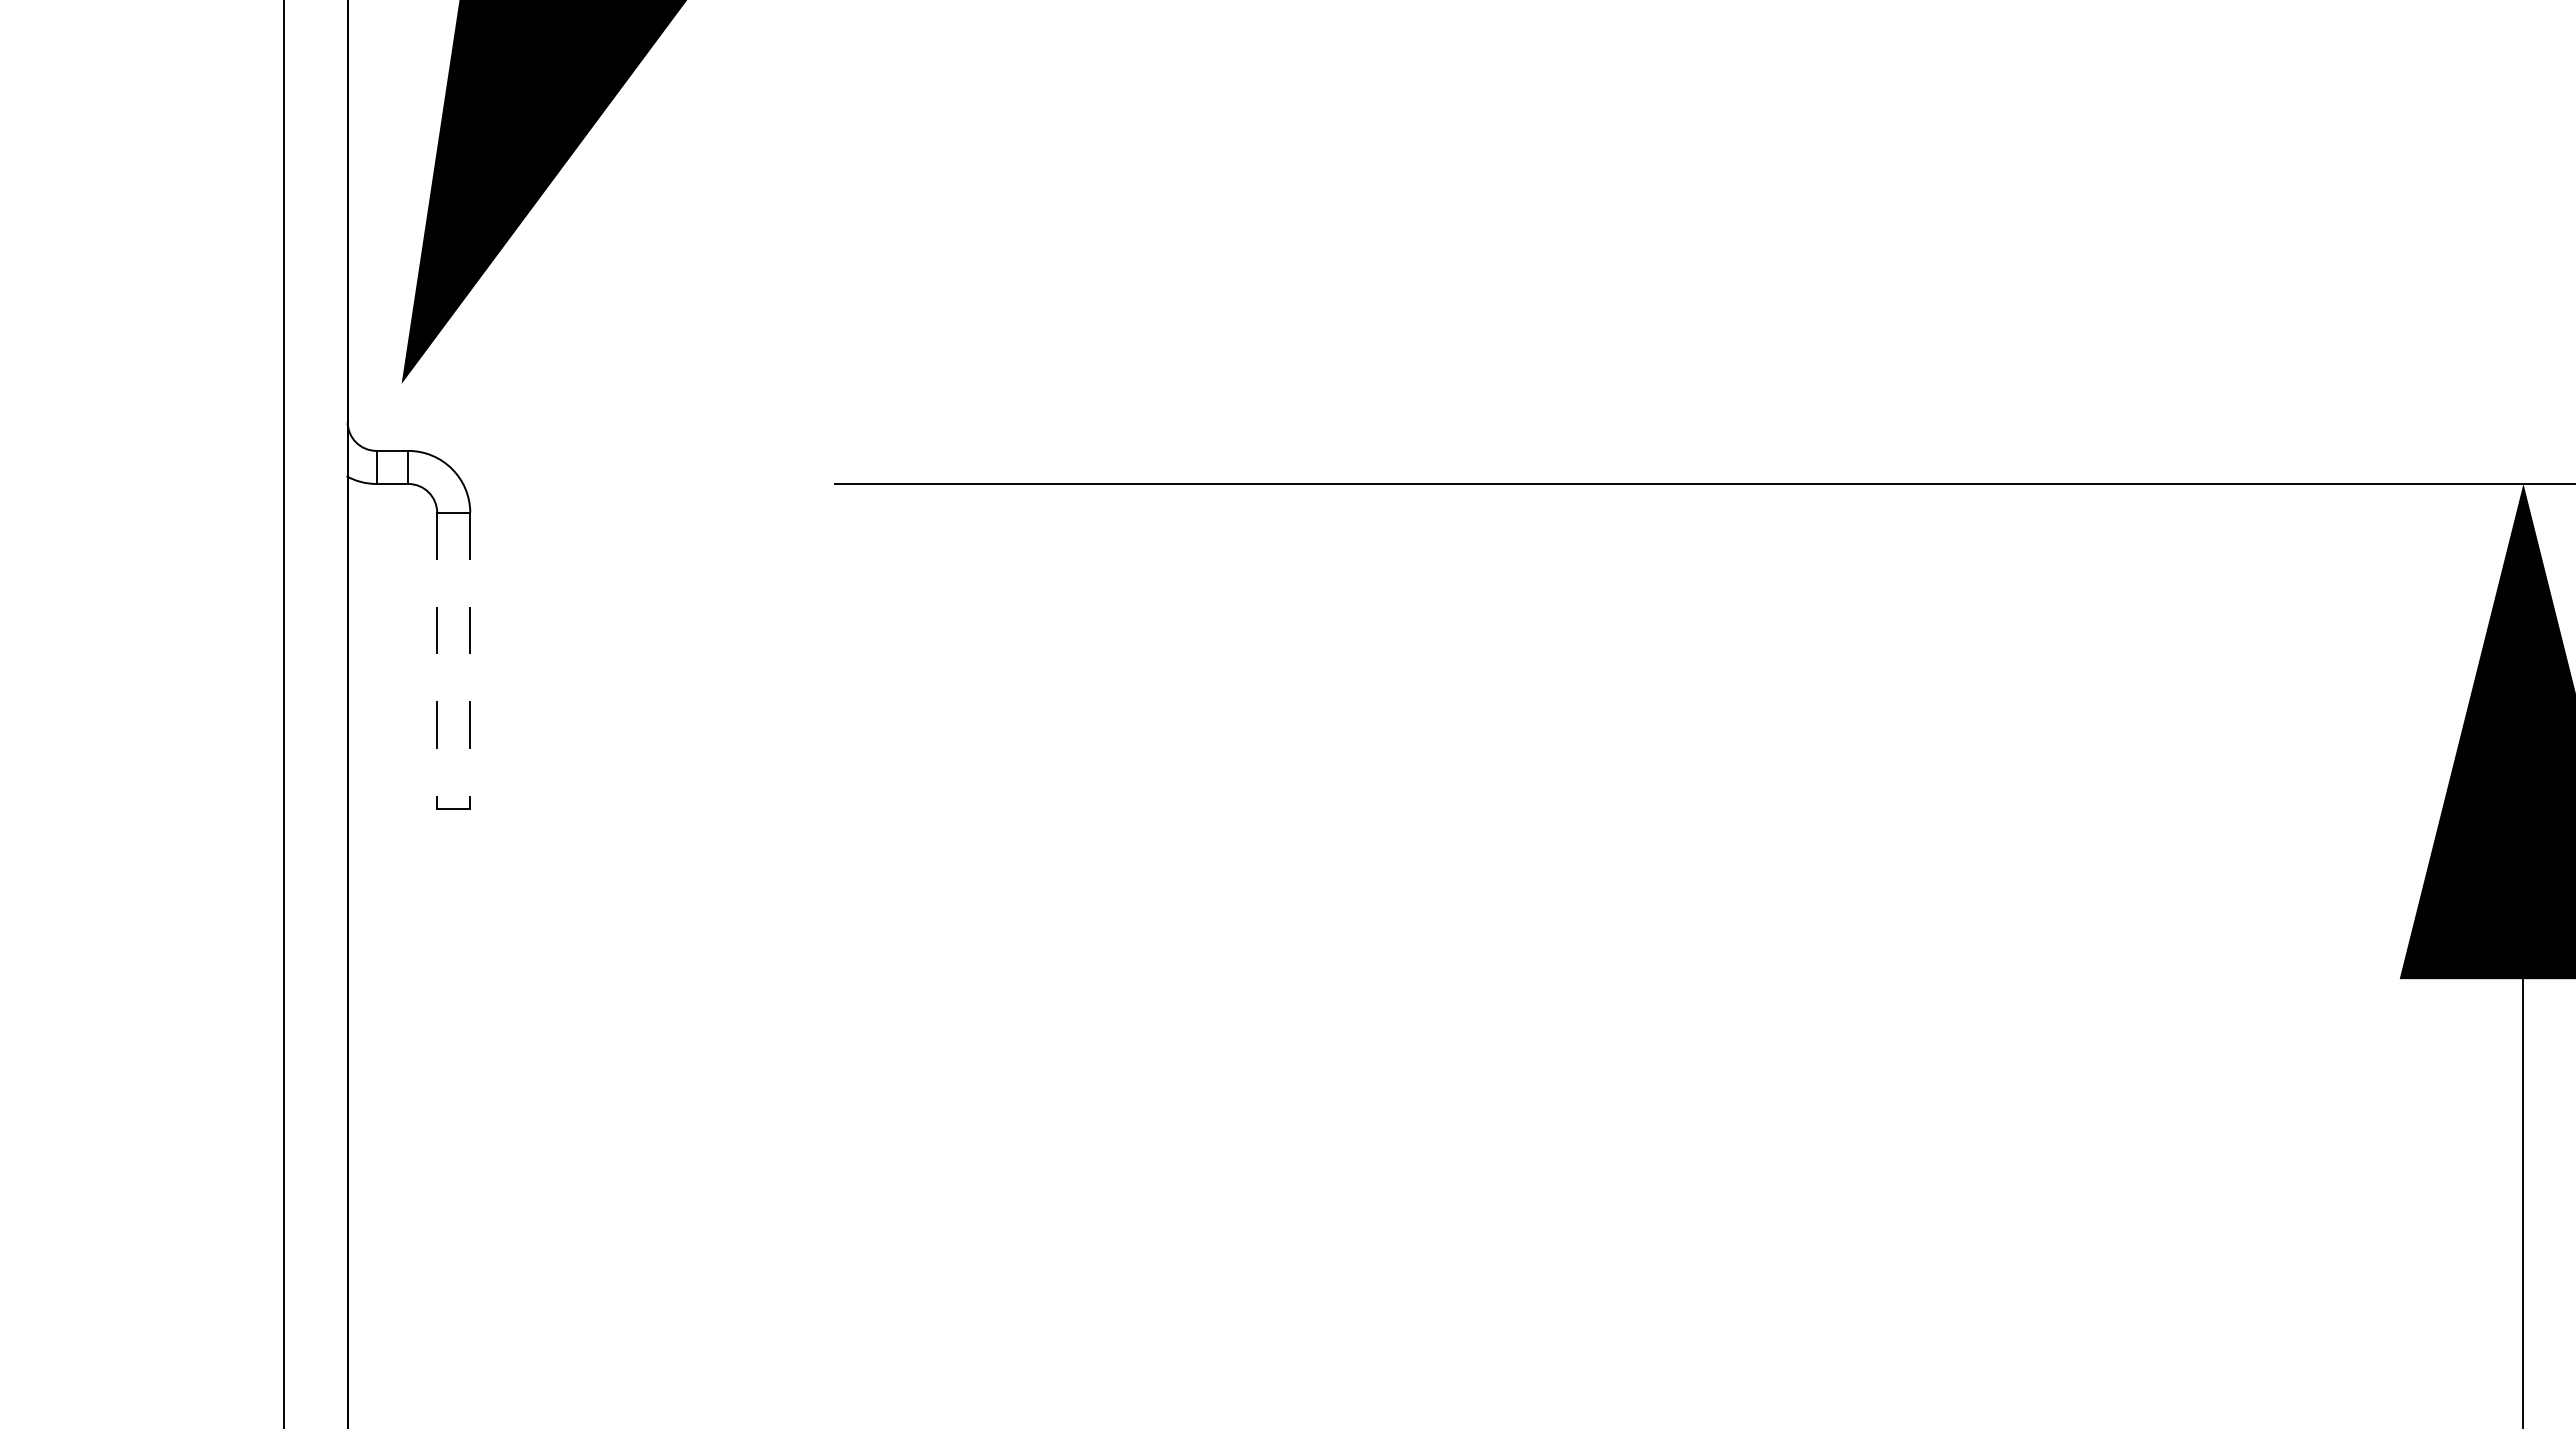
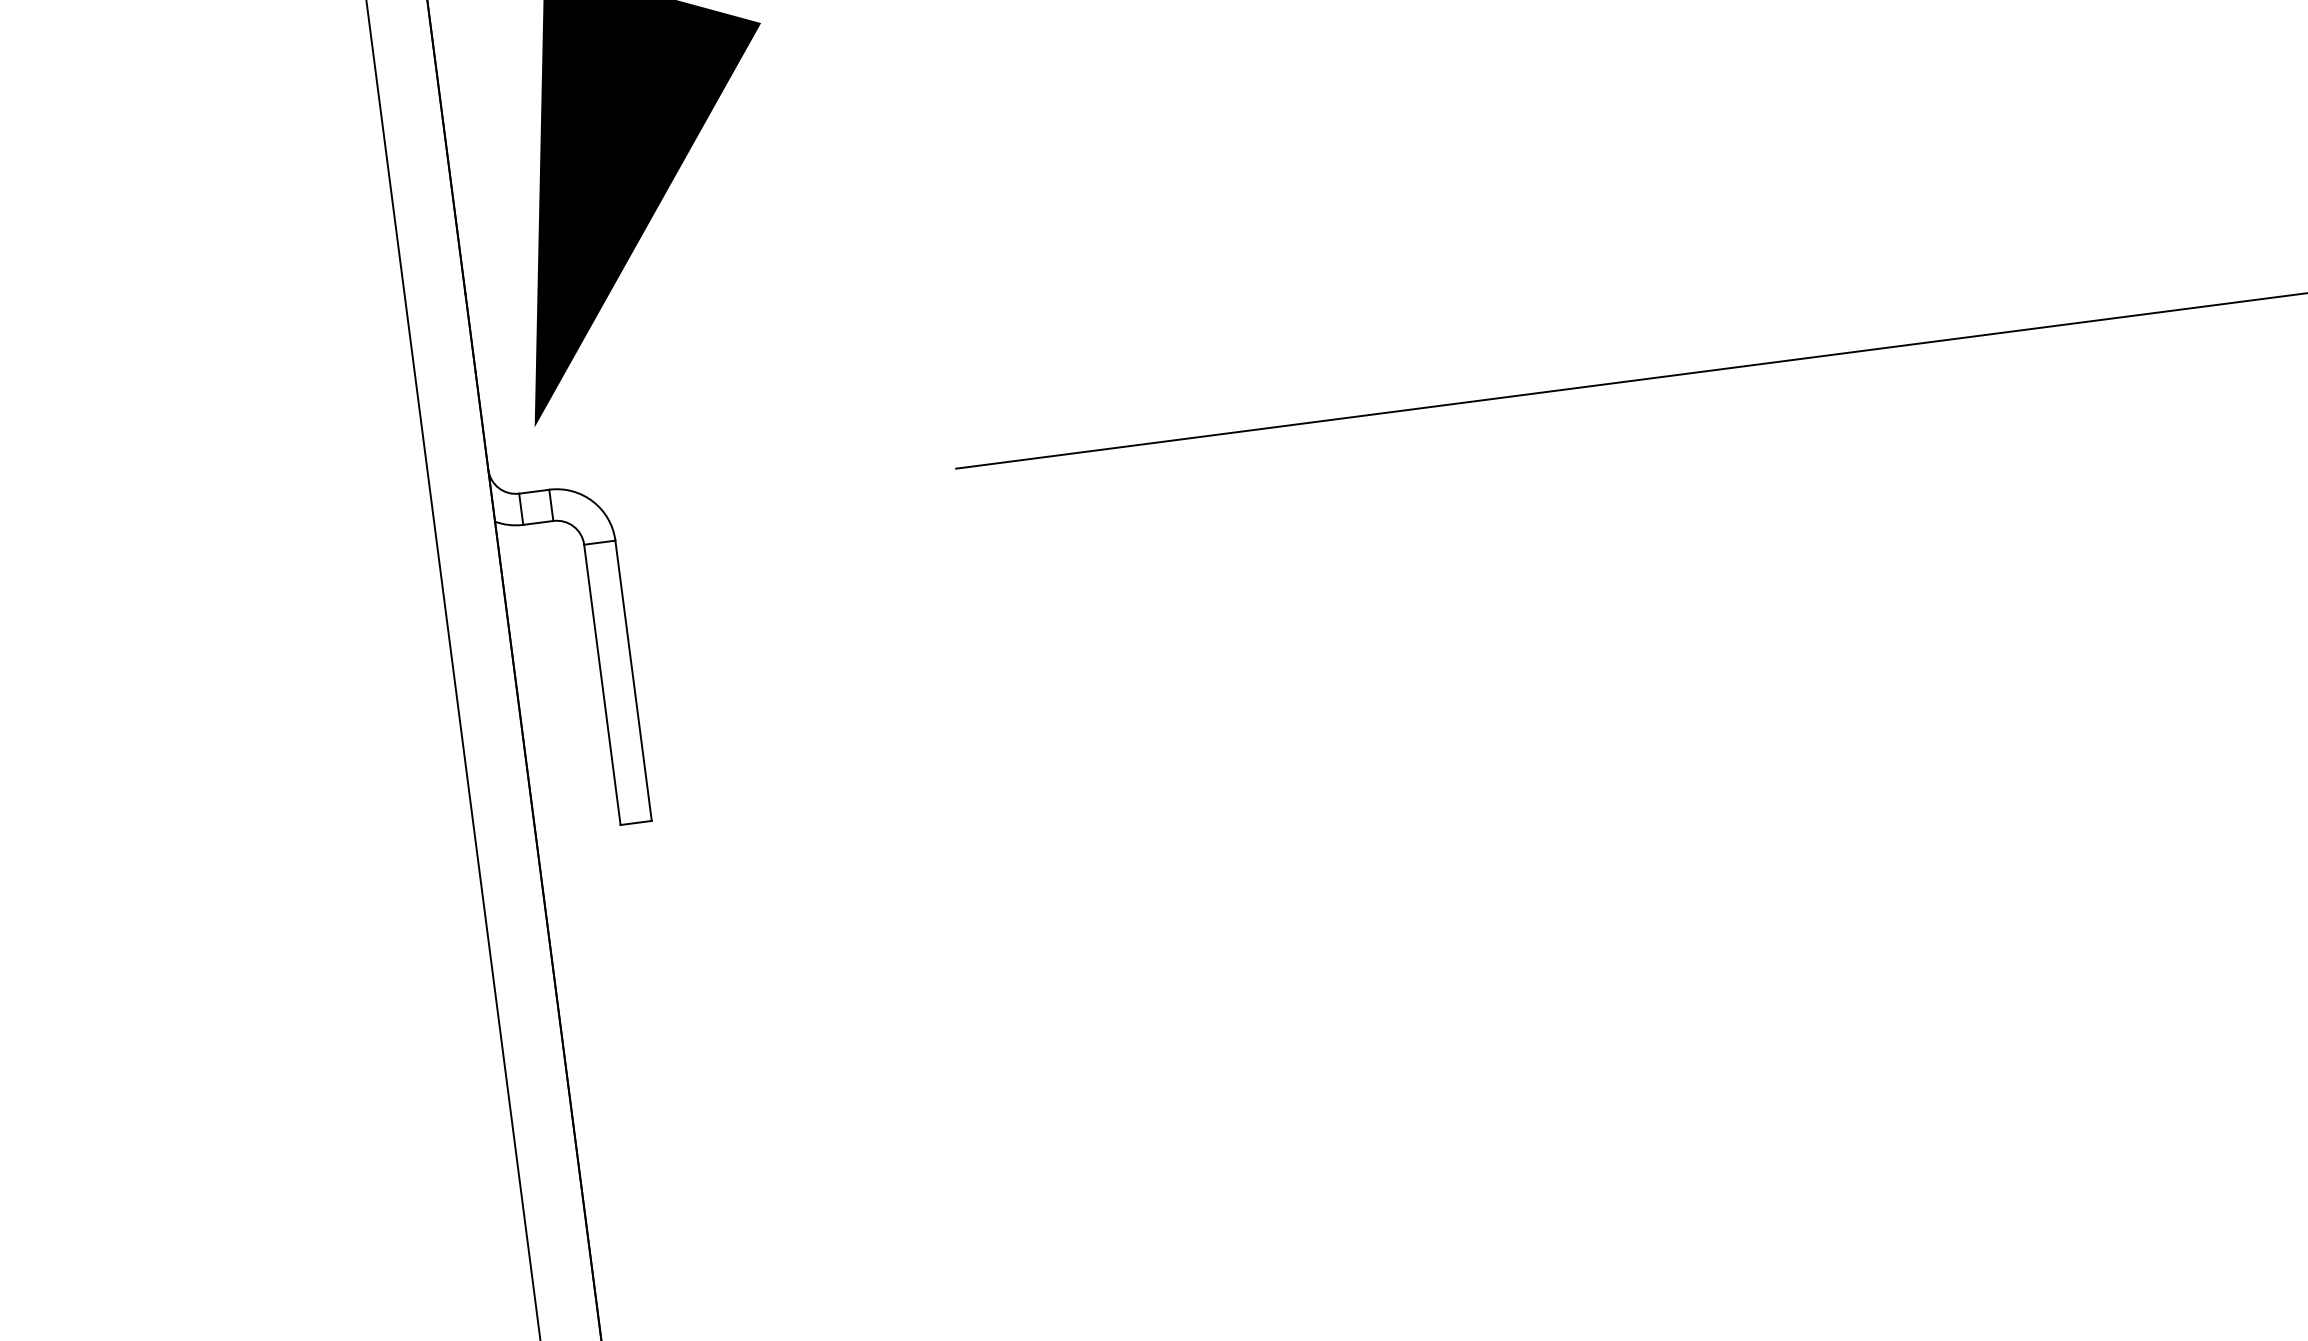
line: (437, 661) -> (602, 685), dashed -> solid
line: (470, 661) -> (633, 681), dashed -> solid

